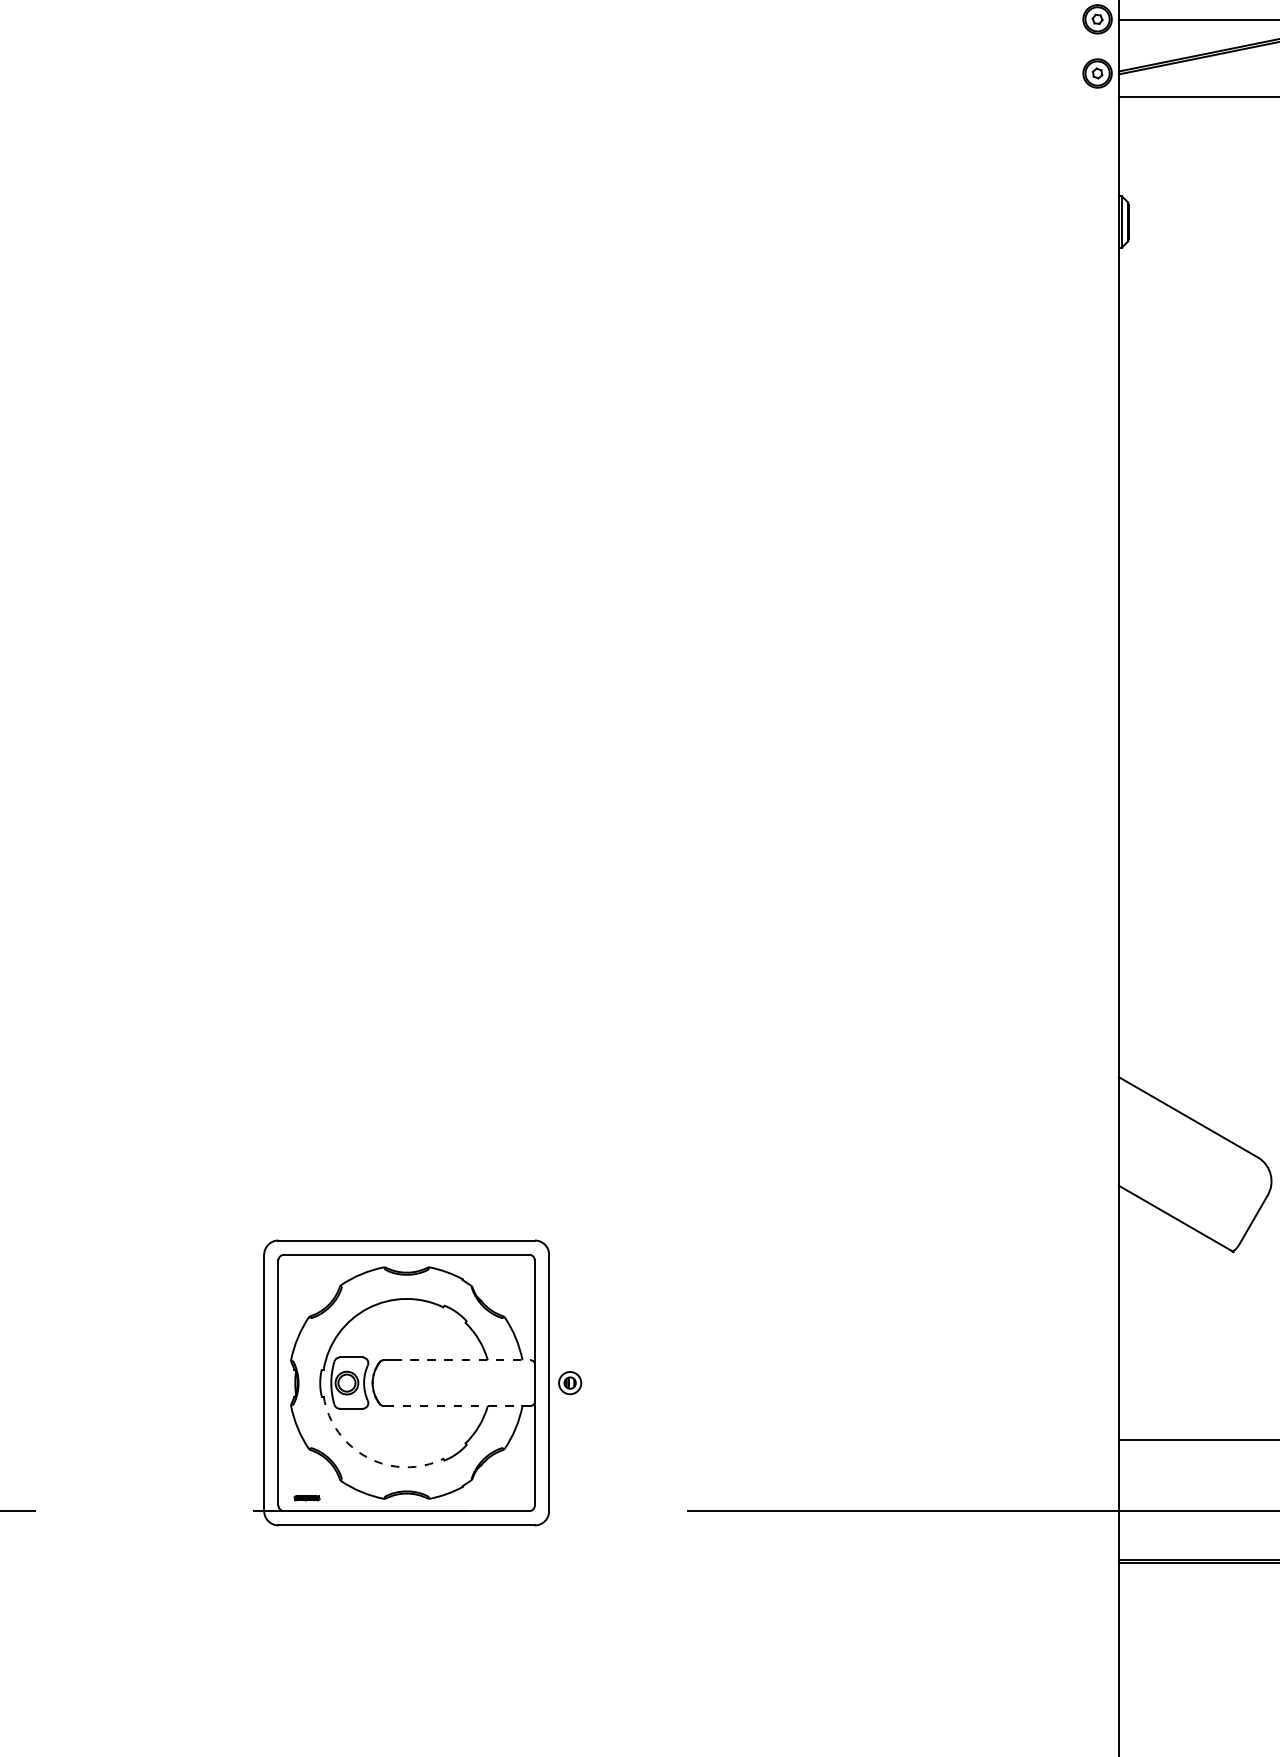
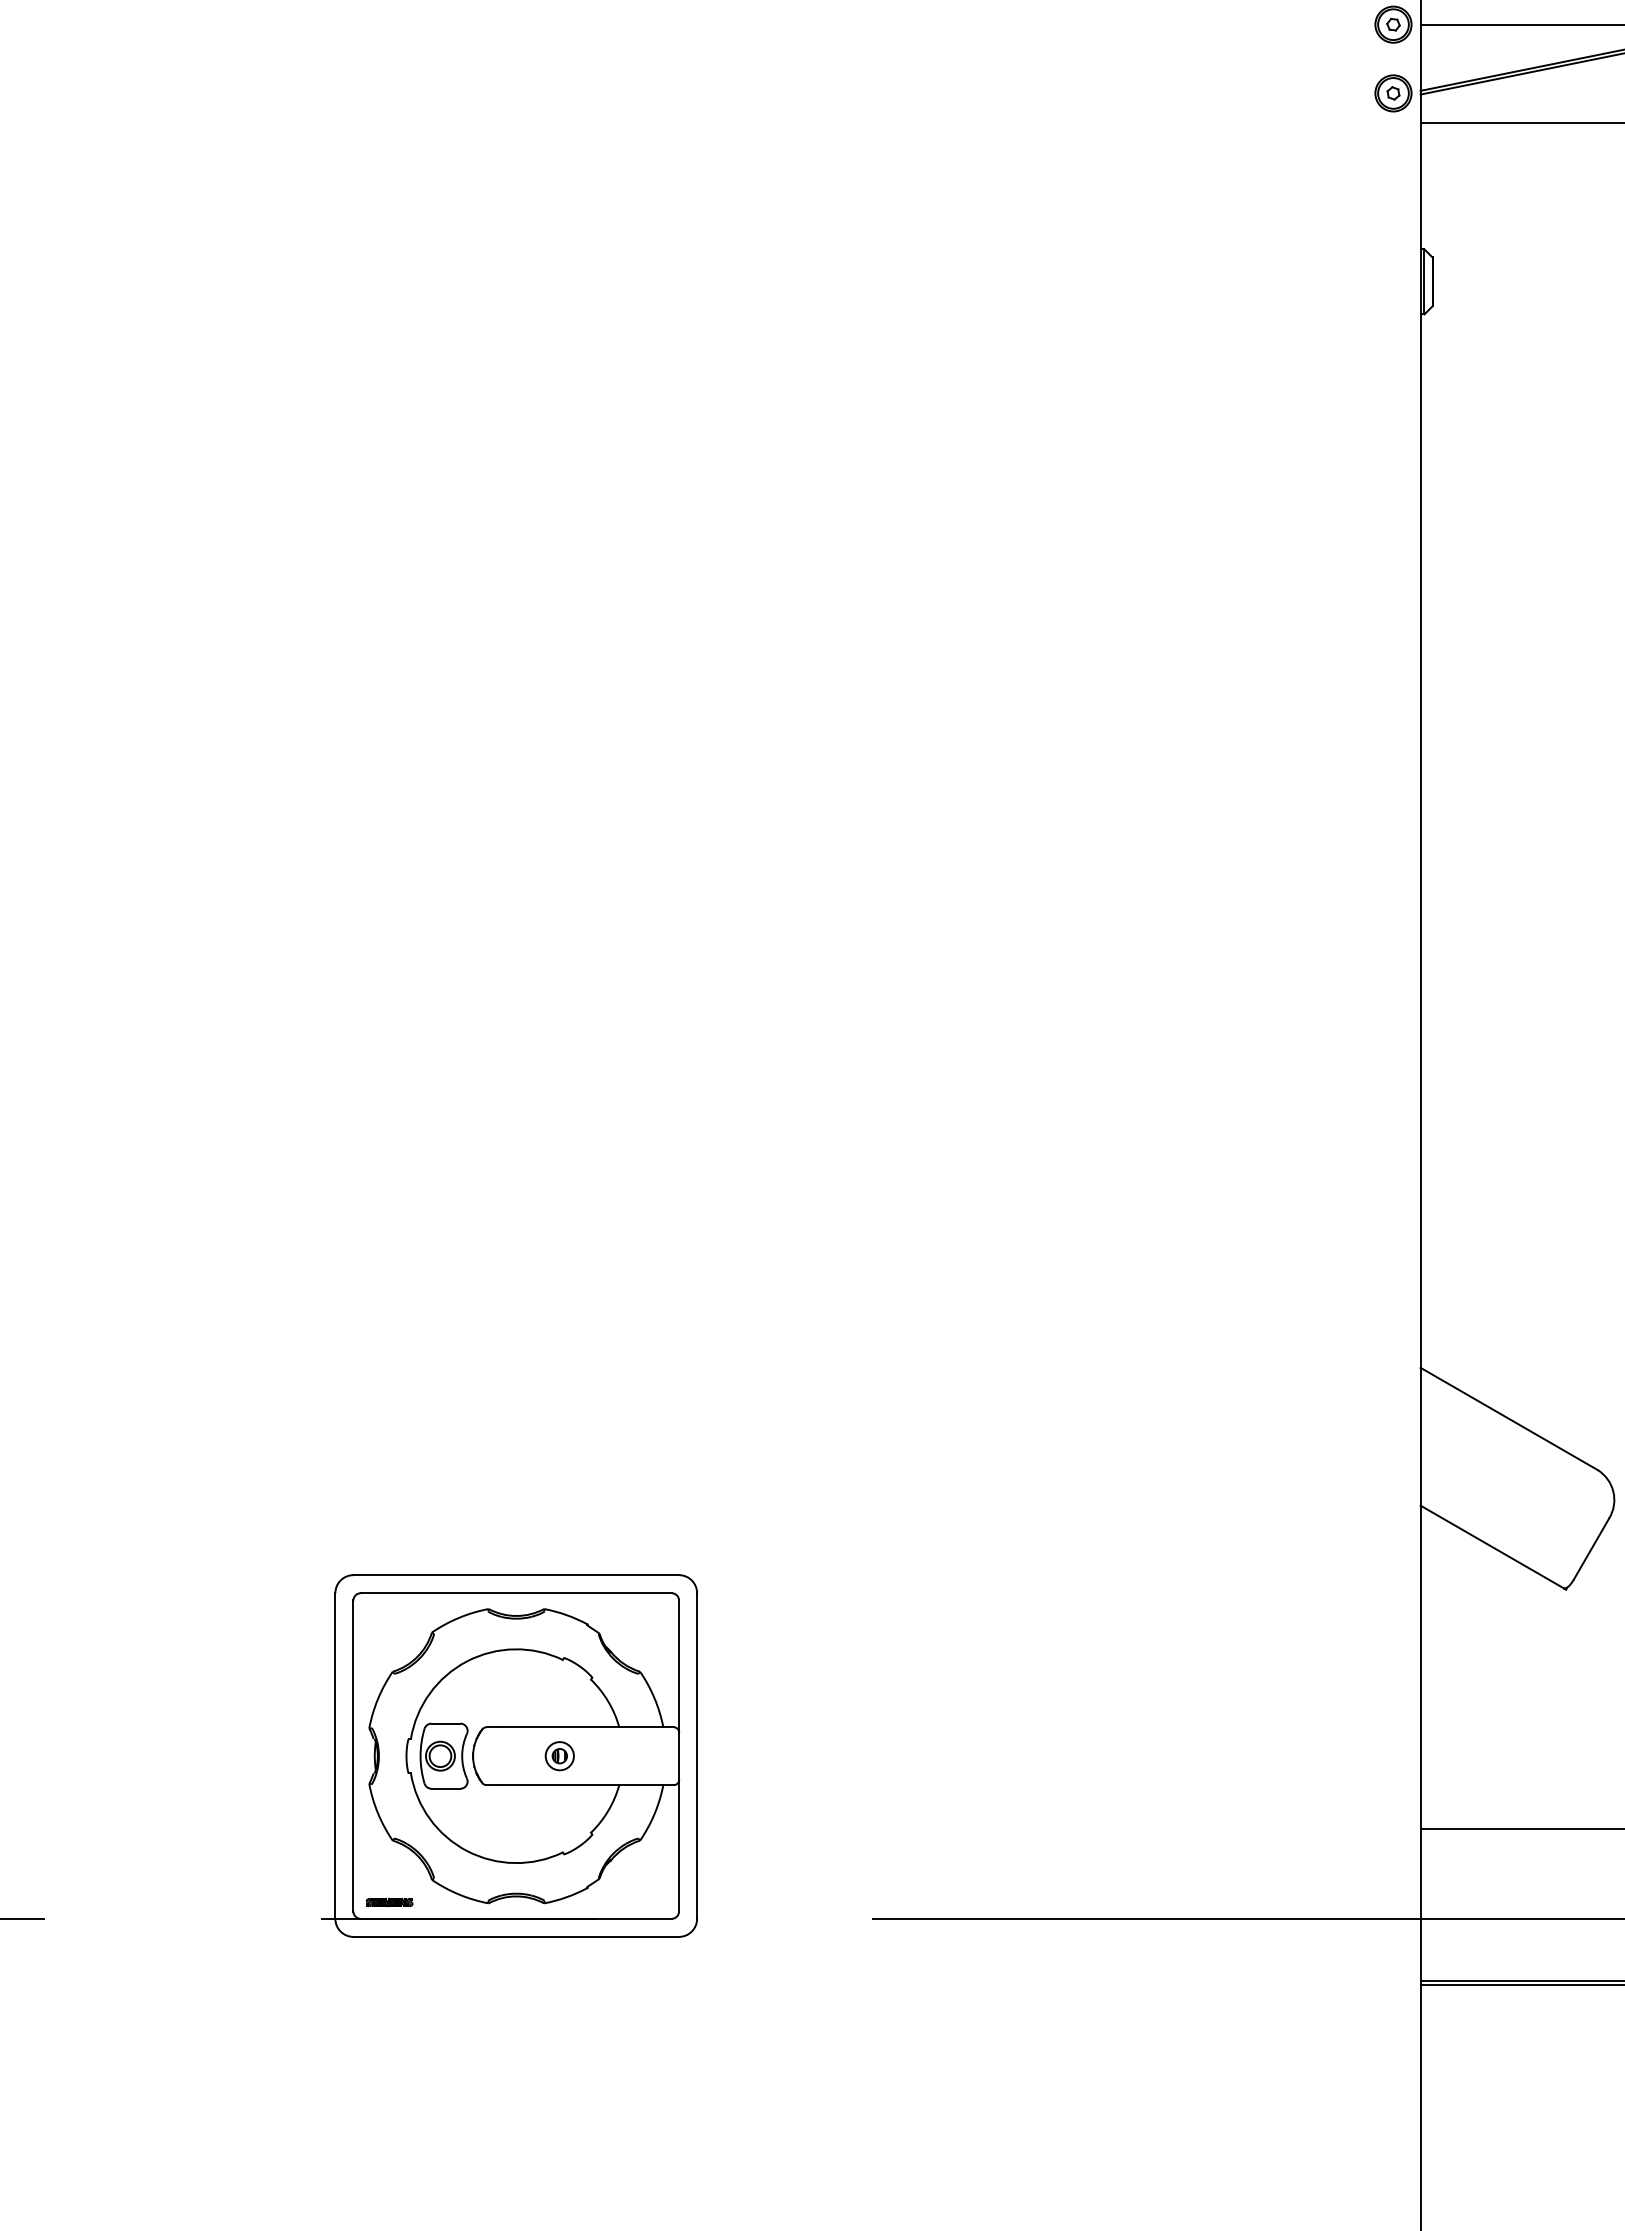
line: (462, 1360) -> (586, 1727), dashed -> solid
part: (569, 1383) -> (559, 1756), moved
line: (461, 1406) -> (585, 1785), dashed -> solid
arc: (368, 1458) -> (467, 1851), dashed -> solid
part: (306, 1498) -> (389, 1902), size x1.43

